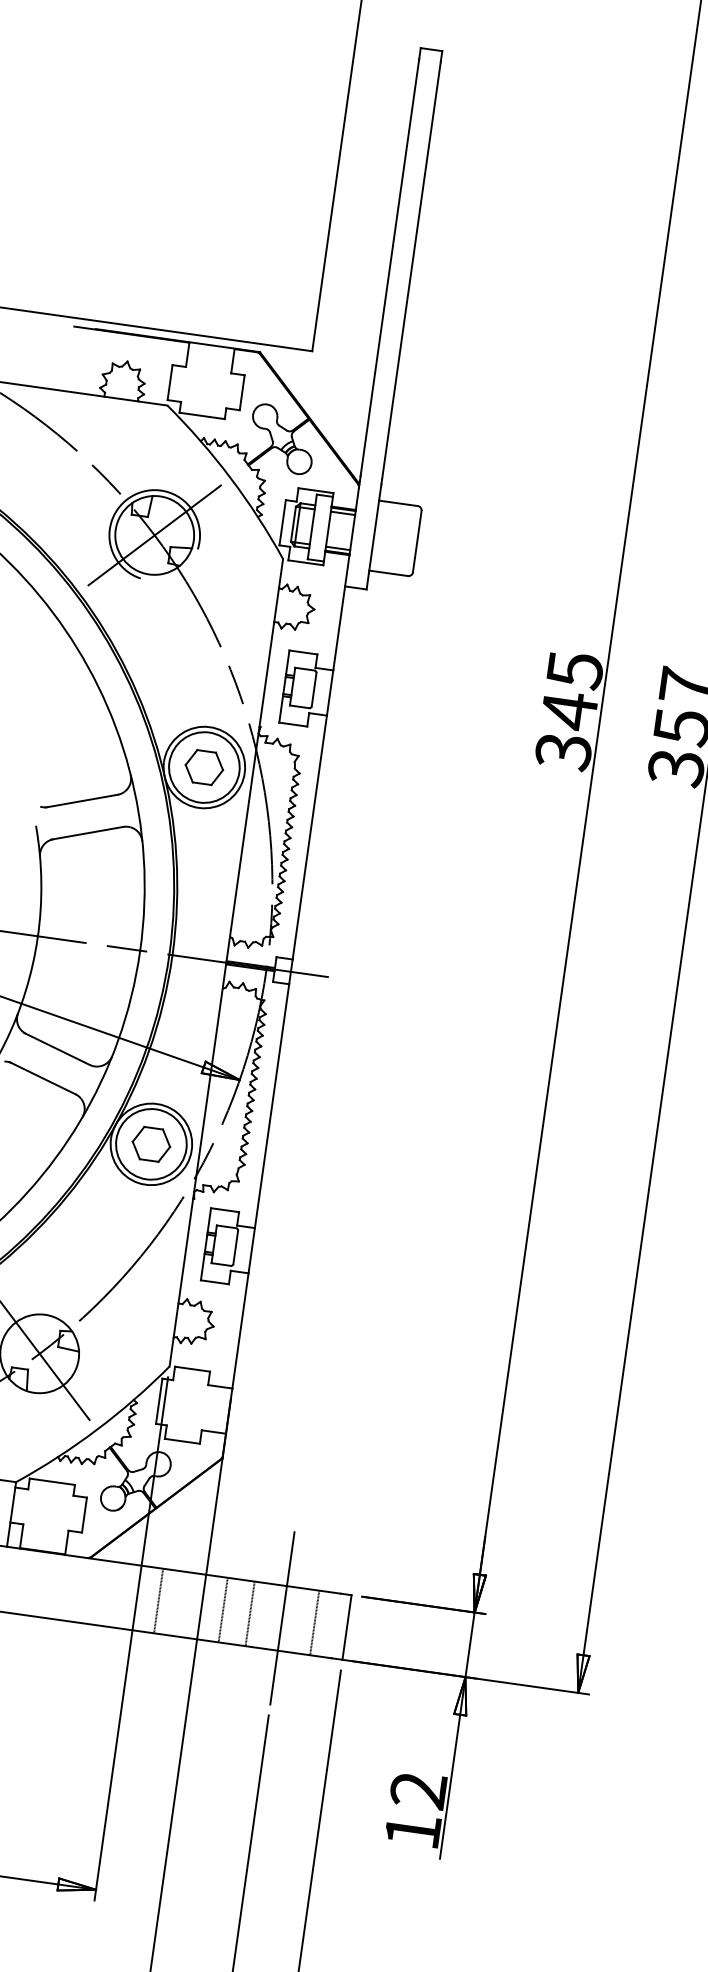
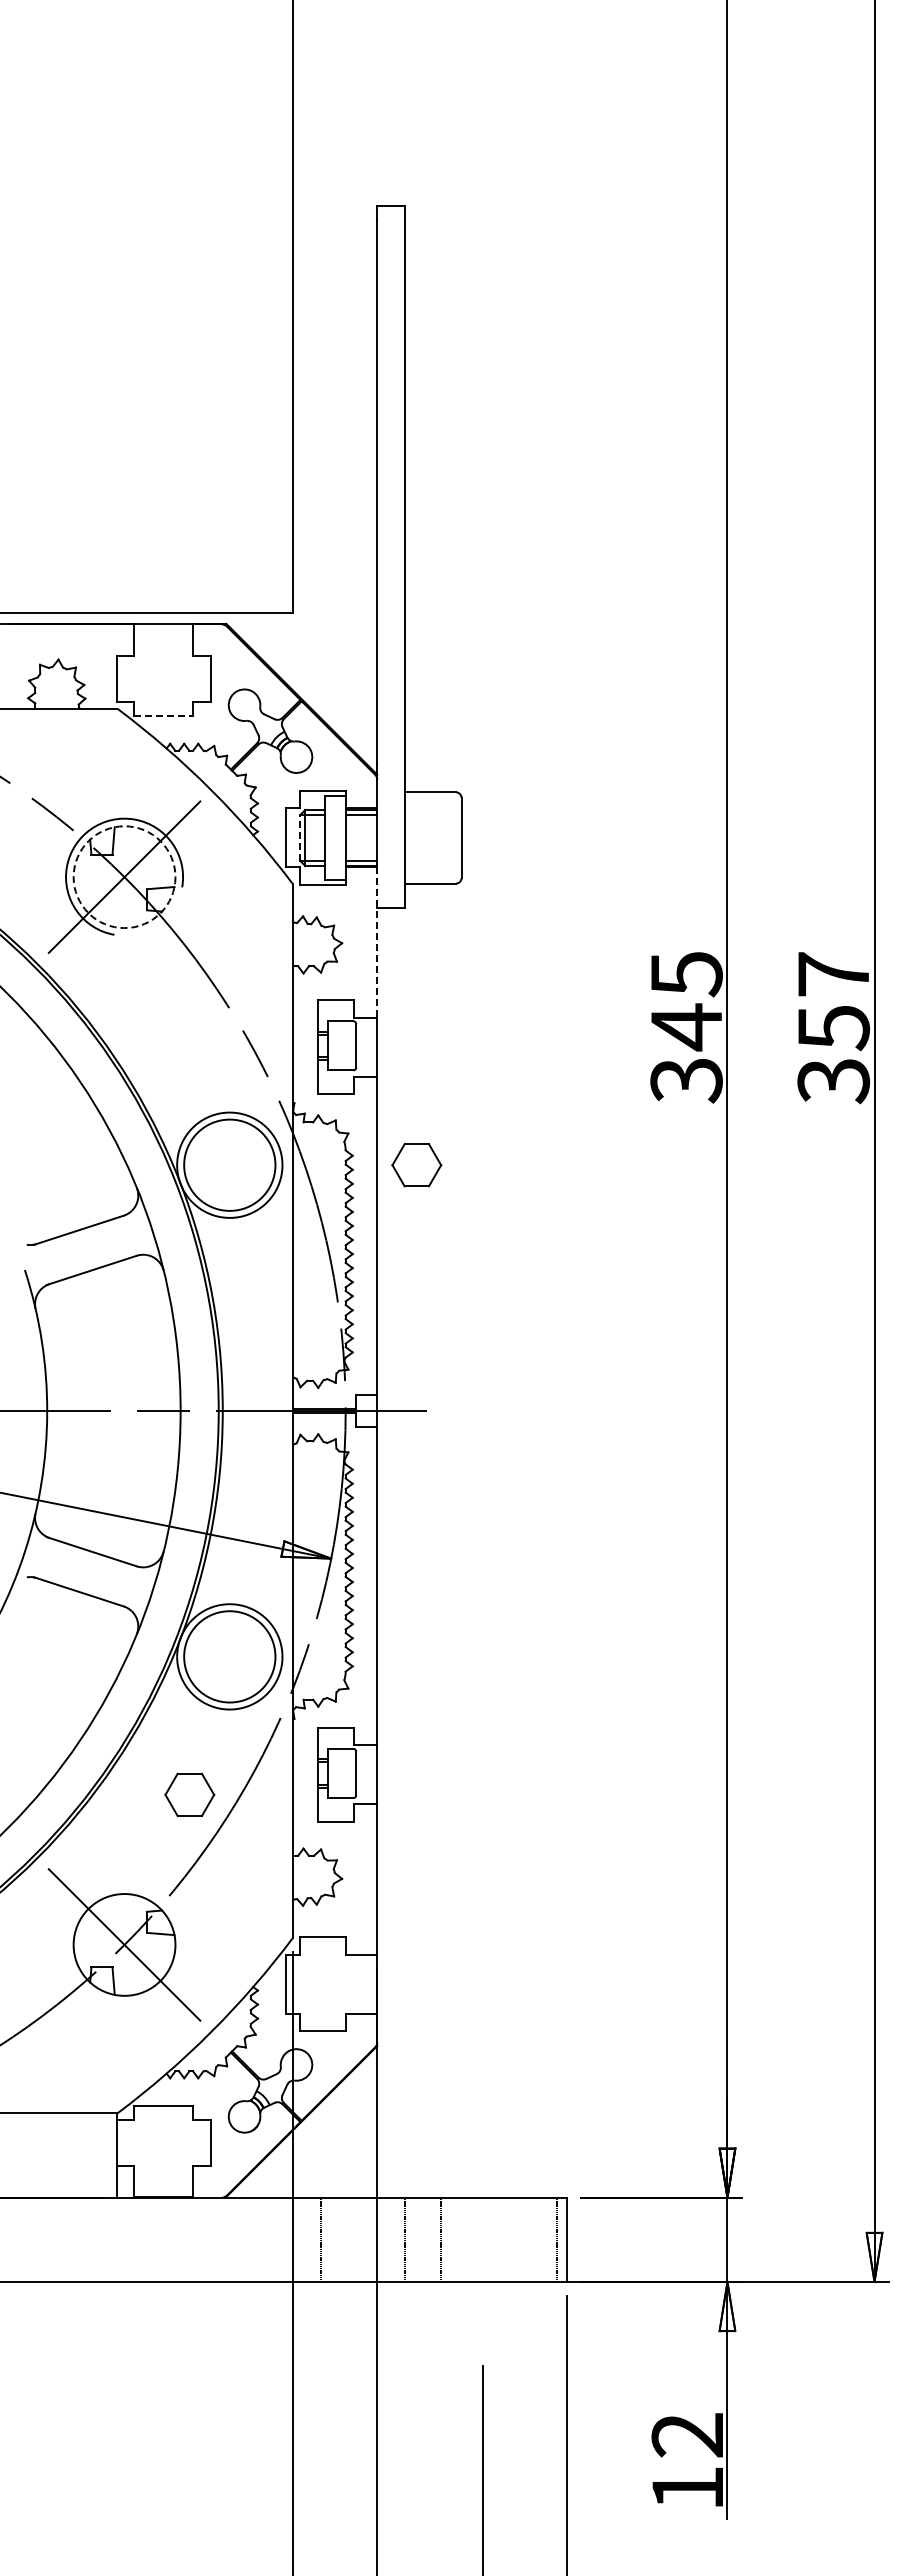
line: (202, 415) -> (164, 715), solid -> dashed
line: (293, 523) -> (300, 837), solid -> dashed
circle: (154, 535) -> (124, 877), solid -> dashed
line: (341, 613) -> (377, 943), solid -> dashed
part: (204, 767) -> (416, 1165), moved
part: (151, 1144) -> (189, 1794), moved
line: (282, 1618) -> (482, 2239), removed
line: (314, 1622) -> (556, 2239), moved

